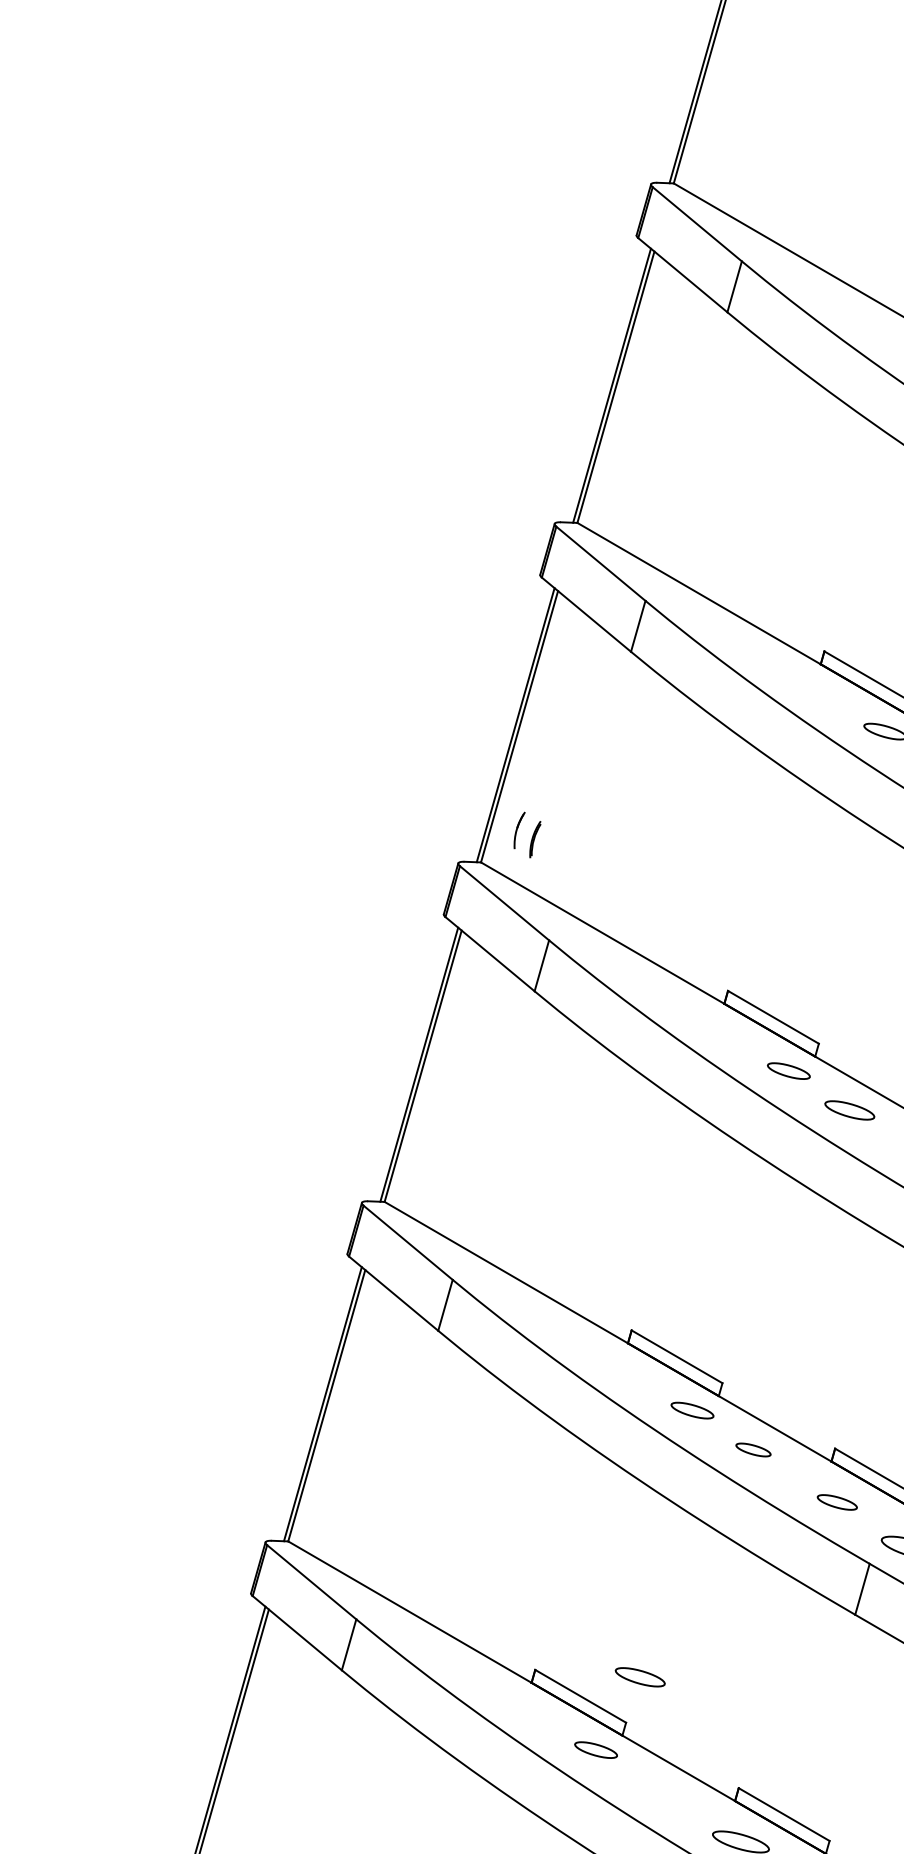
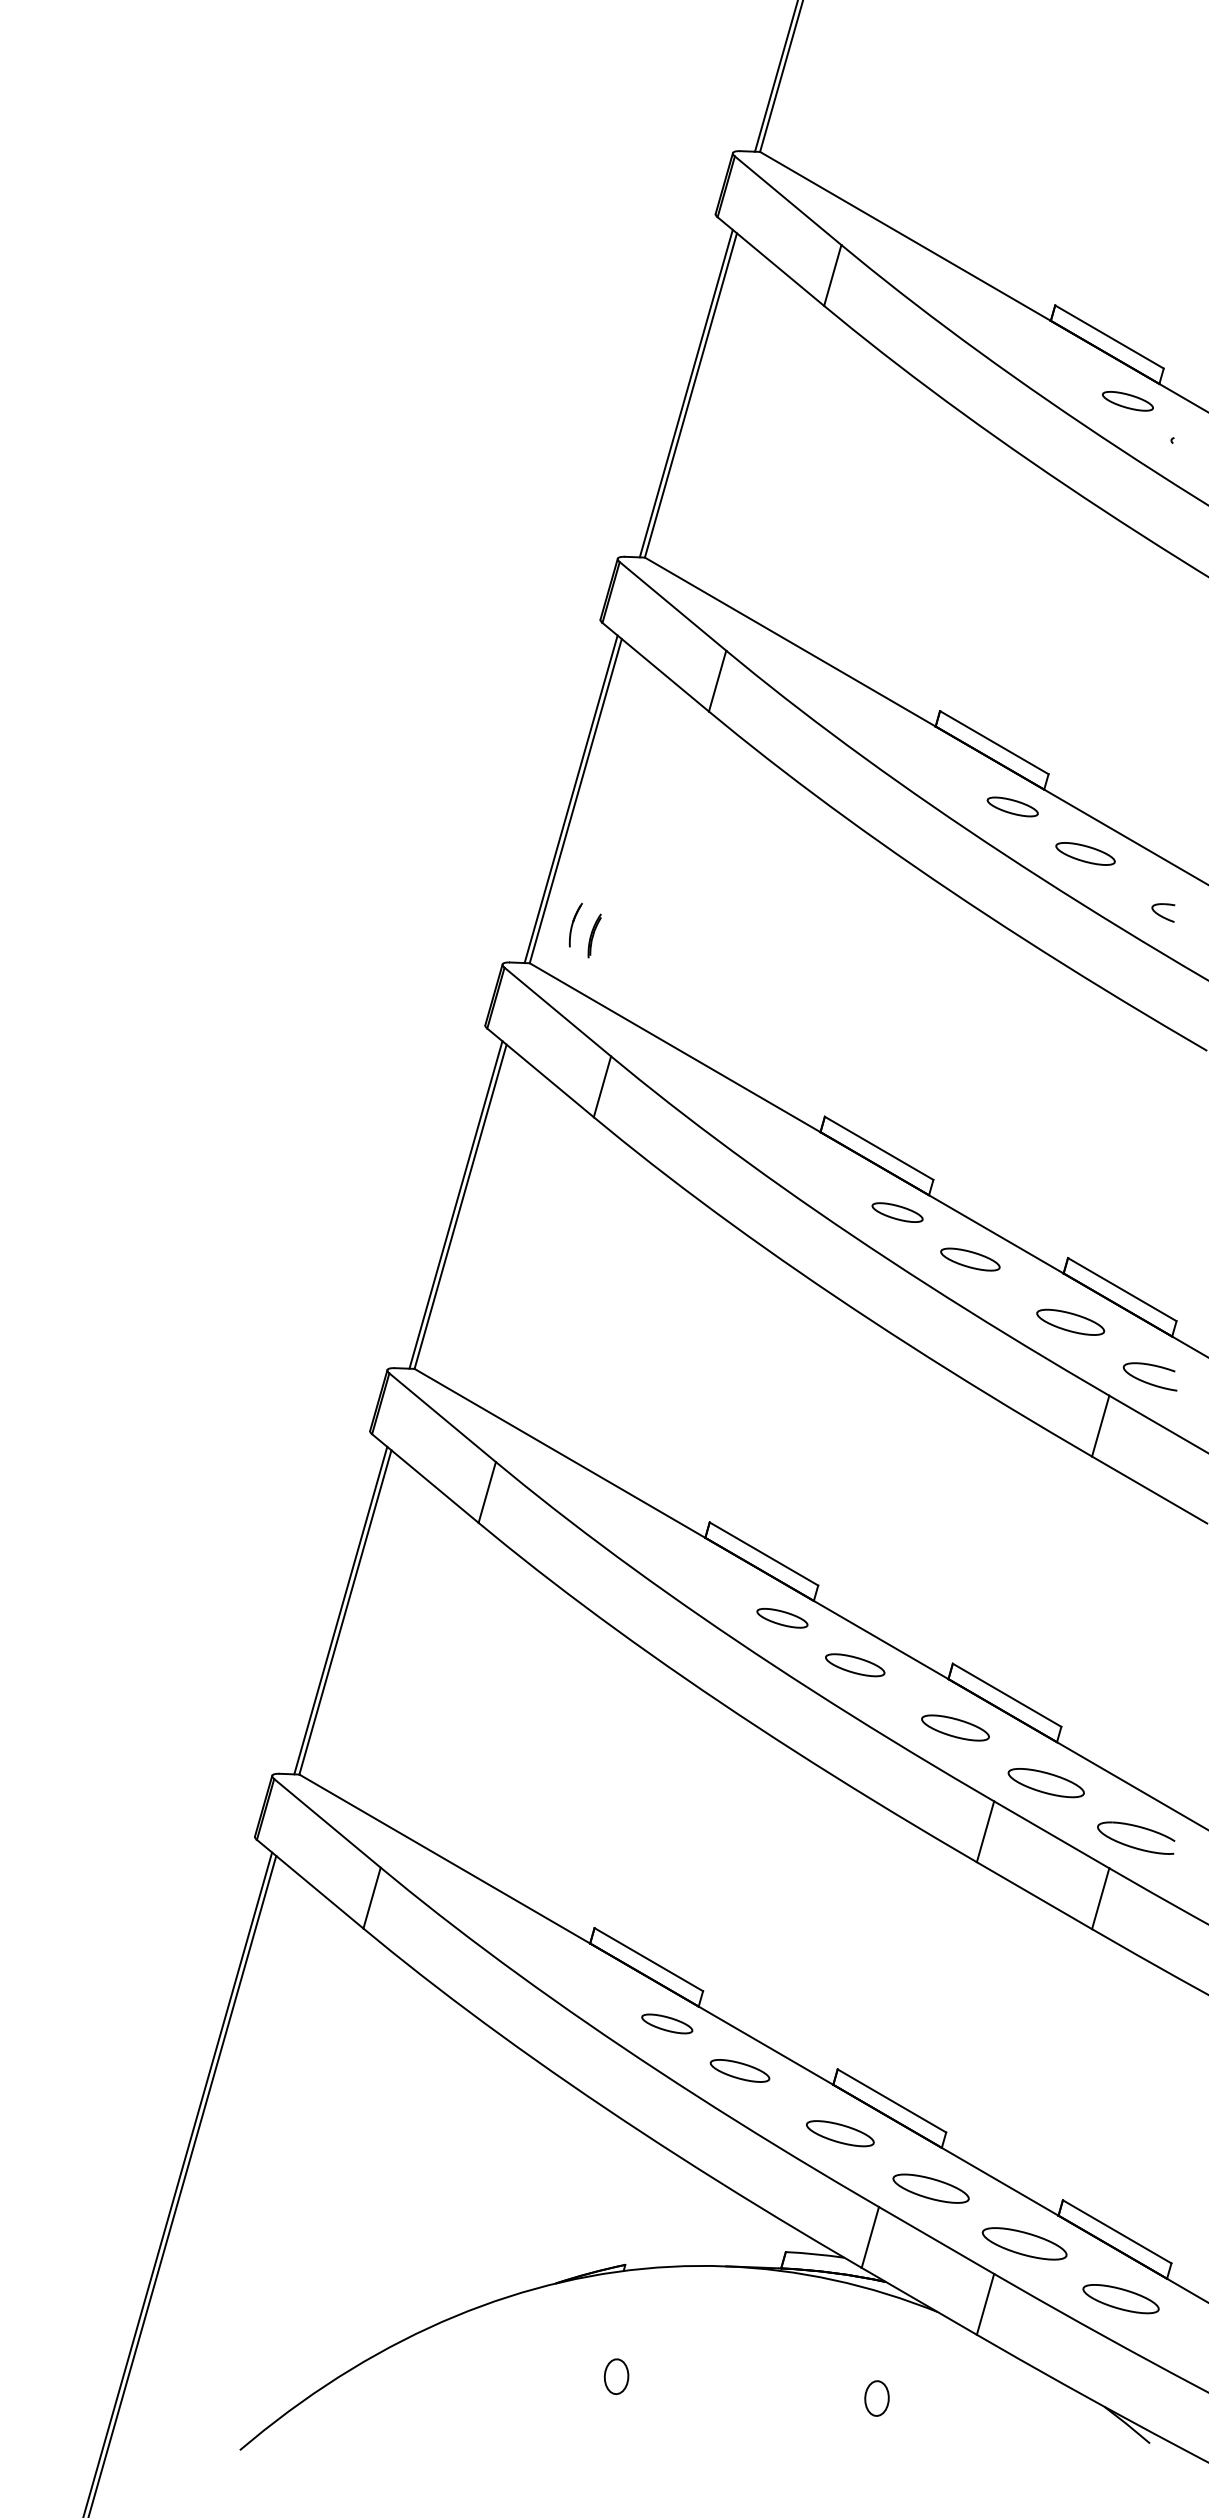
part: (753, 1450) -> (855, 1665), size x1.43
part: (837, 1502) -> (955, 1727), size x1.43
part: (639, 1676) -> (739, 2070), moved

